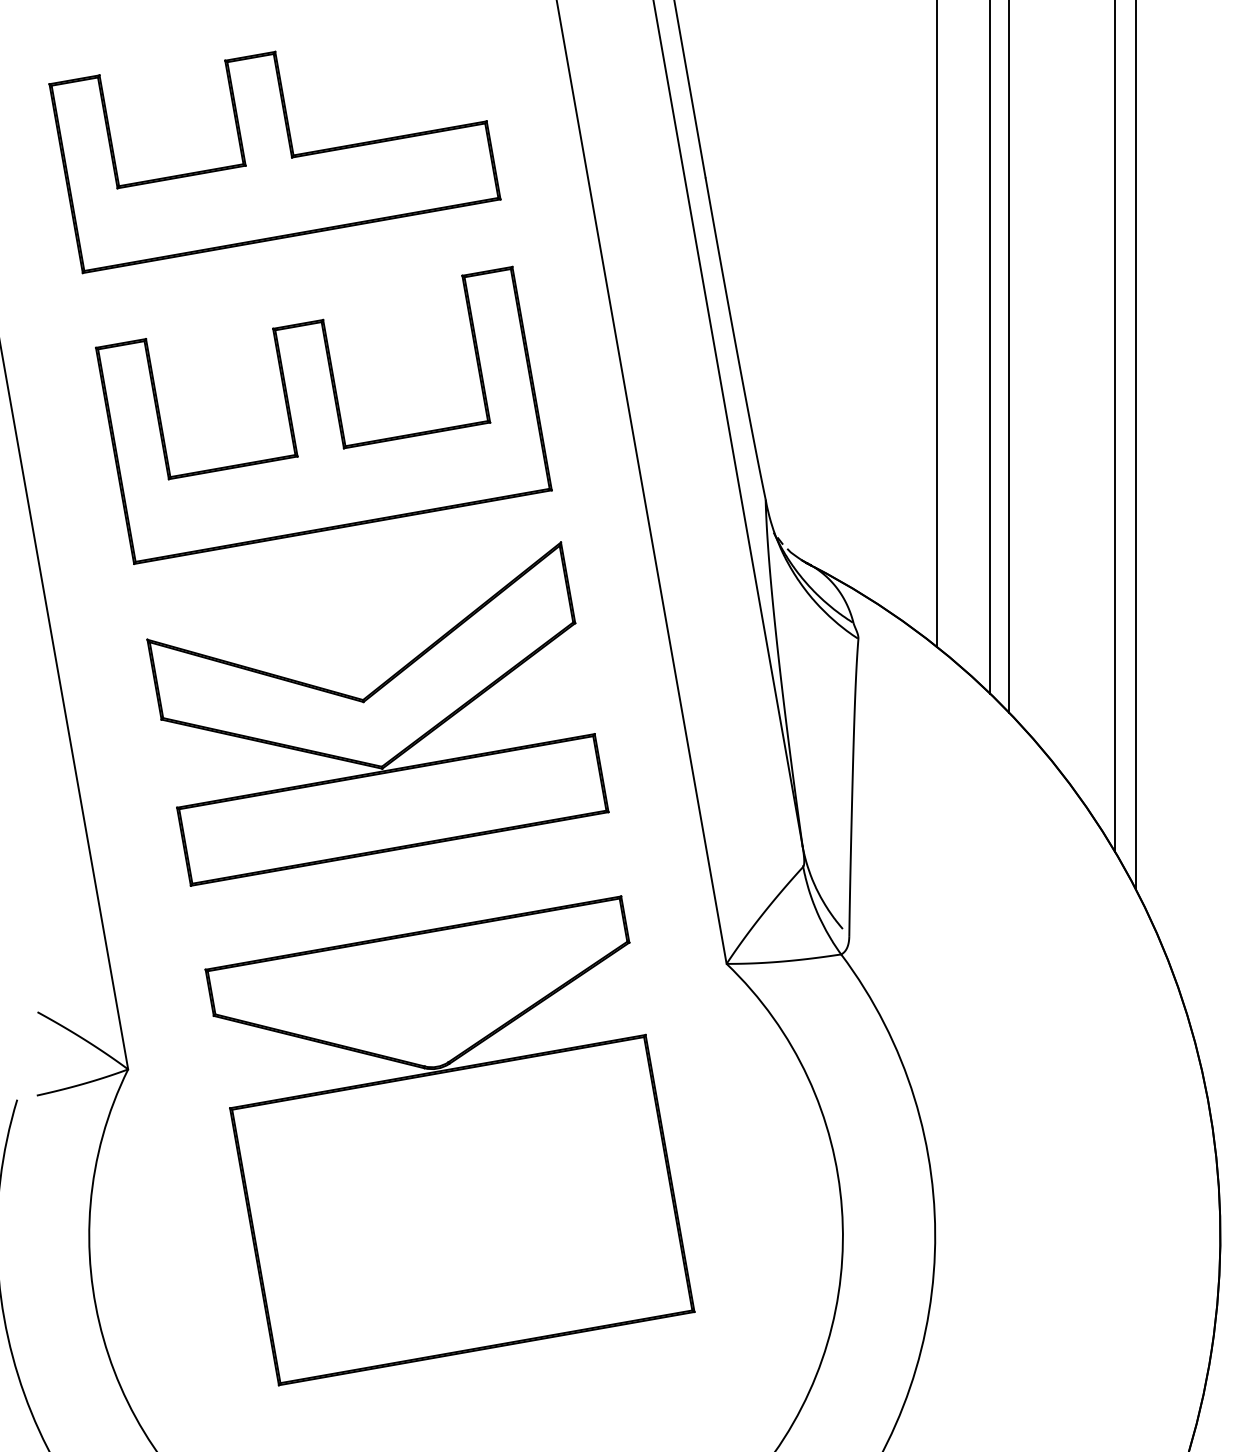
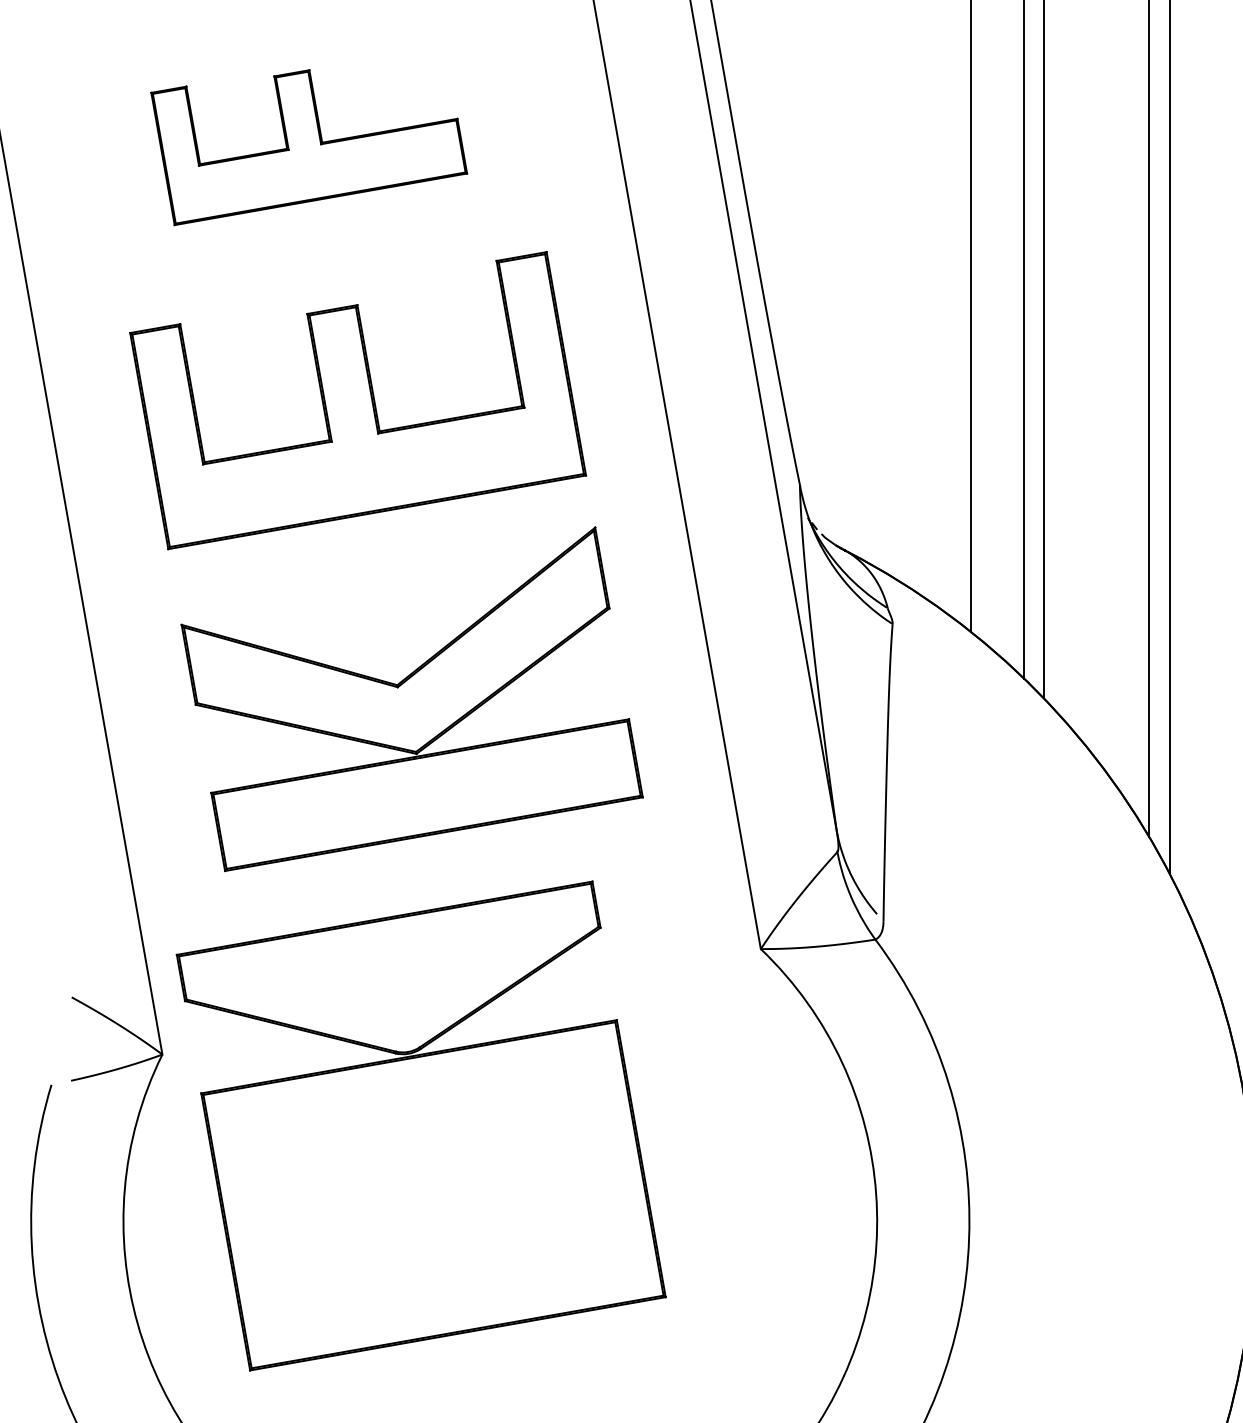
part: (274, 162) -> (308, 147), size x0.7
part: (449, 1140) -> (420, 1125), moved

